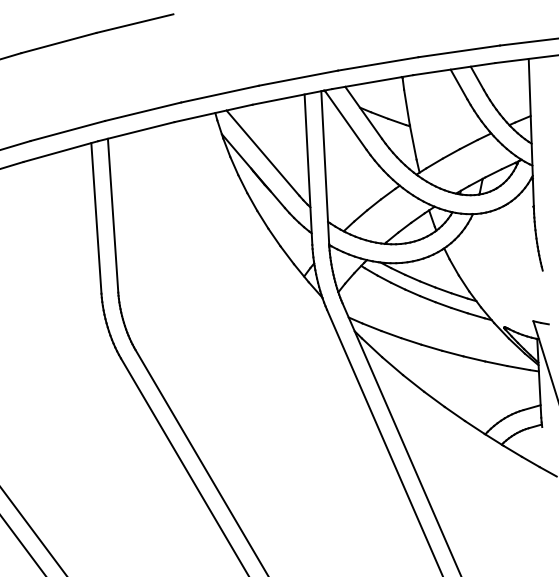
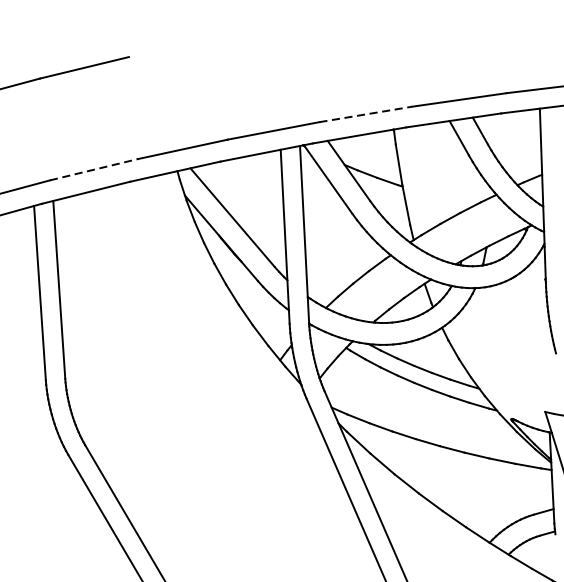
line: (378, 63) -> (366, 113), solid -> dashed
line: (143, 111) -> (94, 169), solid -> dashed

